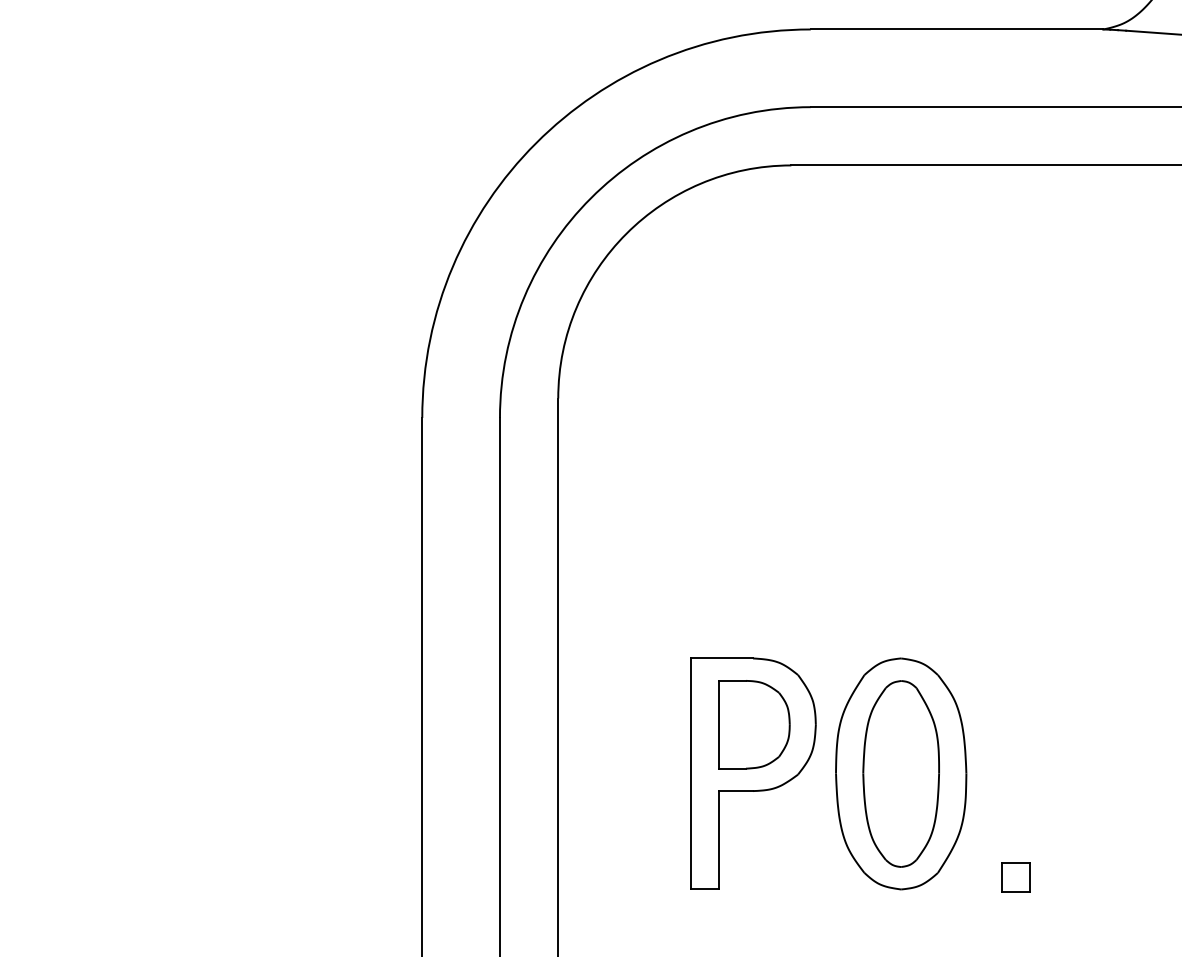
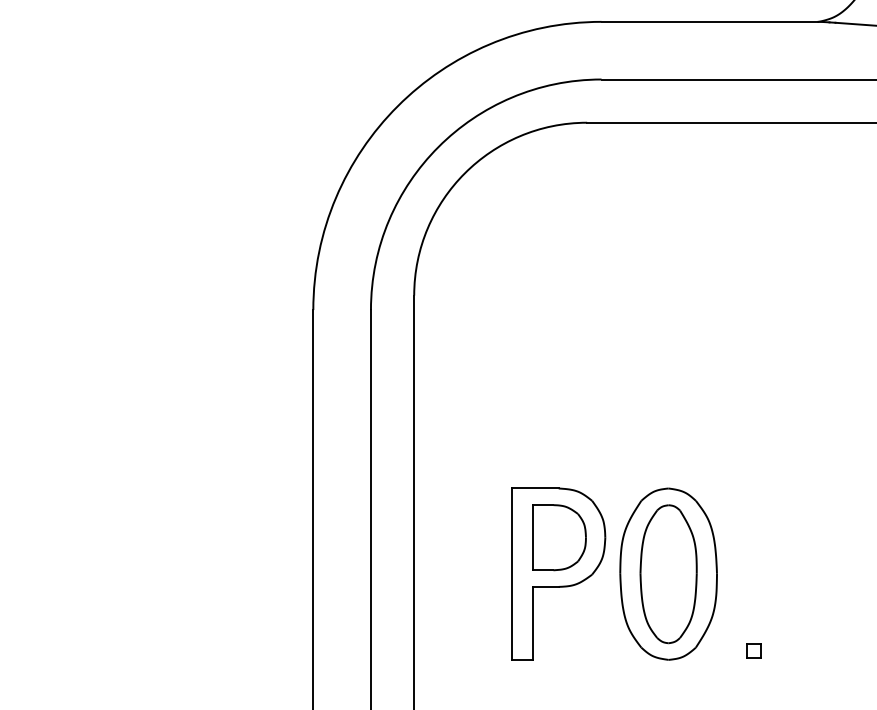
part: (1015, 877) -> (753, 651), size x0.7

